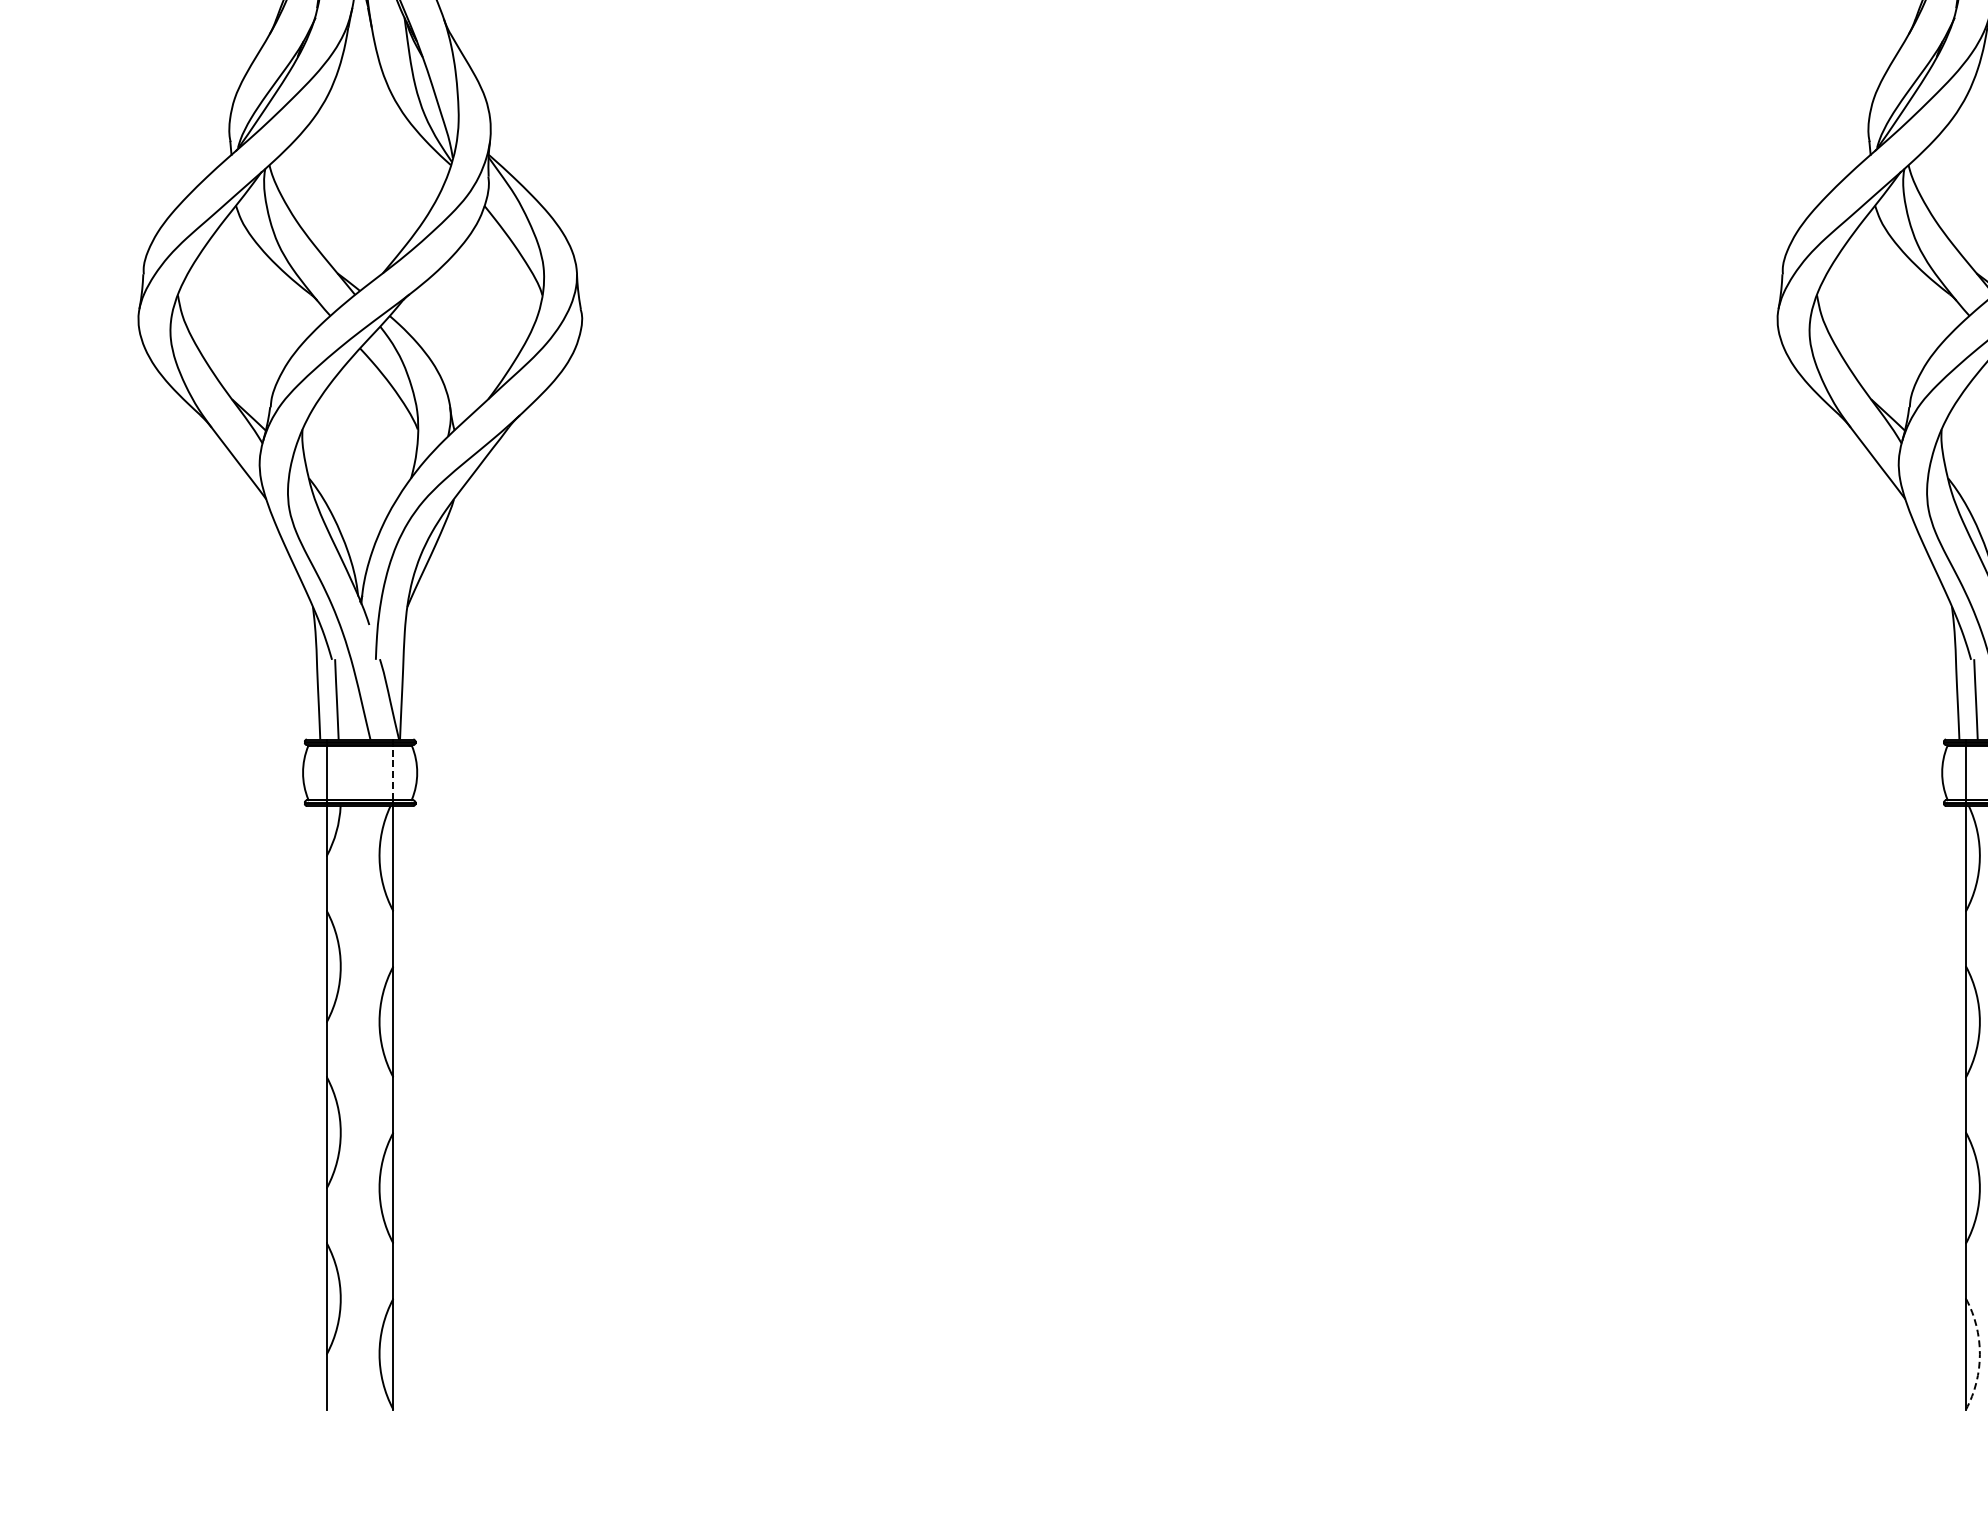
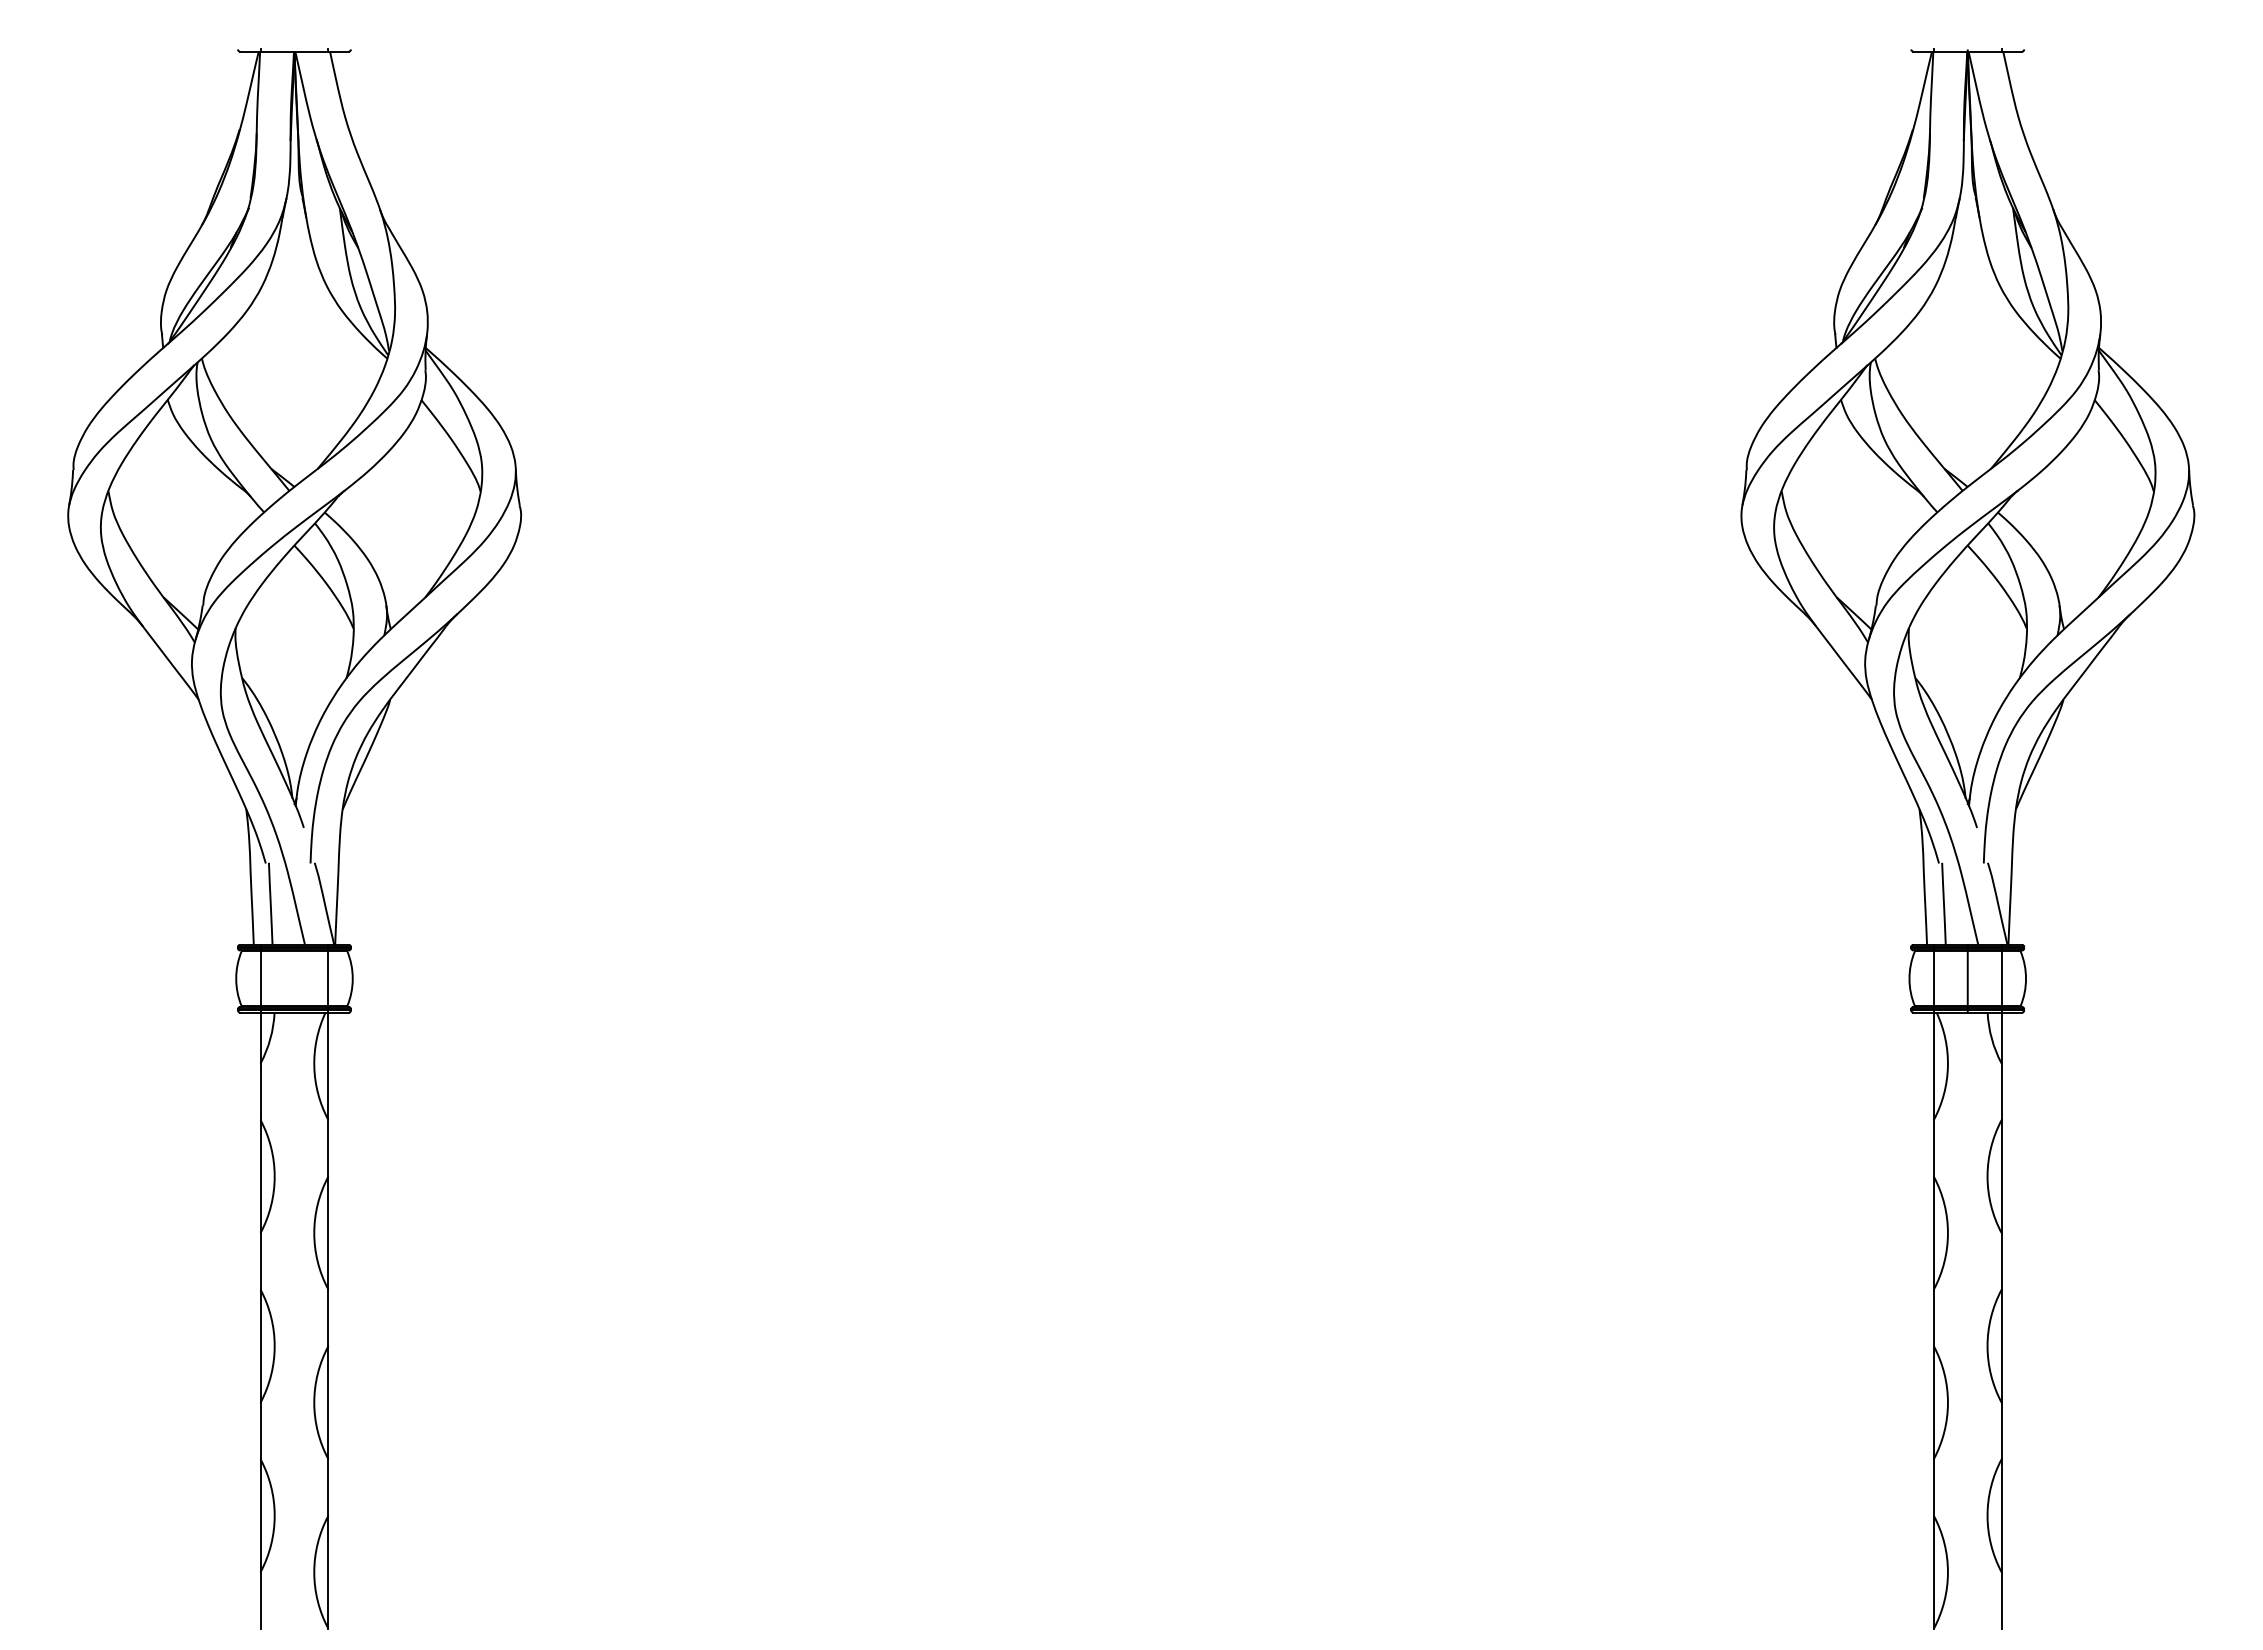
line: (393, 772) -> (328, 978), dashed -> solid
arc: (1979, 1354) -> (1947, 1572), dashed -> solid

